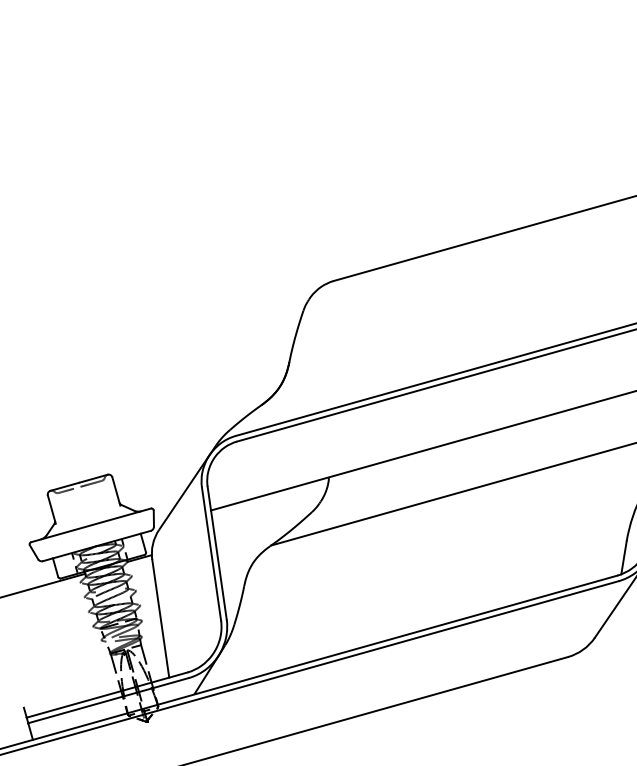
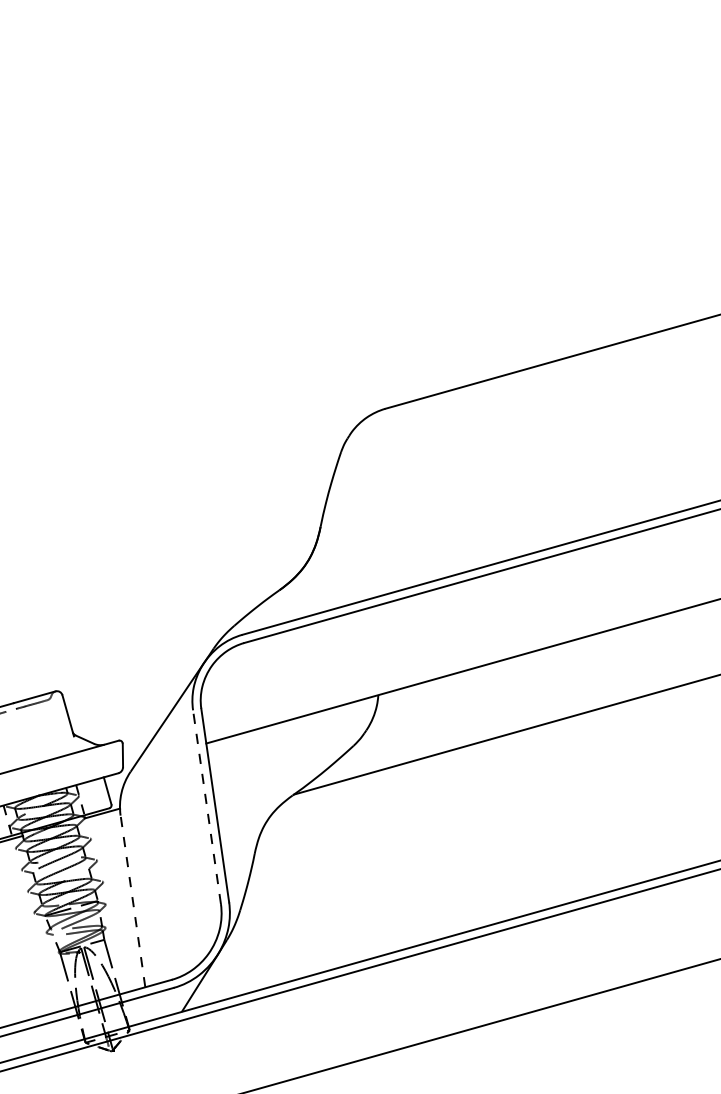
line: (211, 553) -> (206, 806), solid -> dashed
line: (160, 618) -> (132, 901), solid -> dashed

